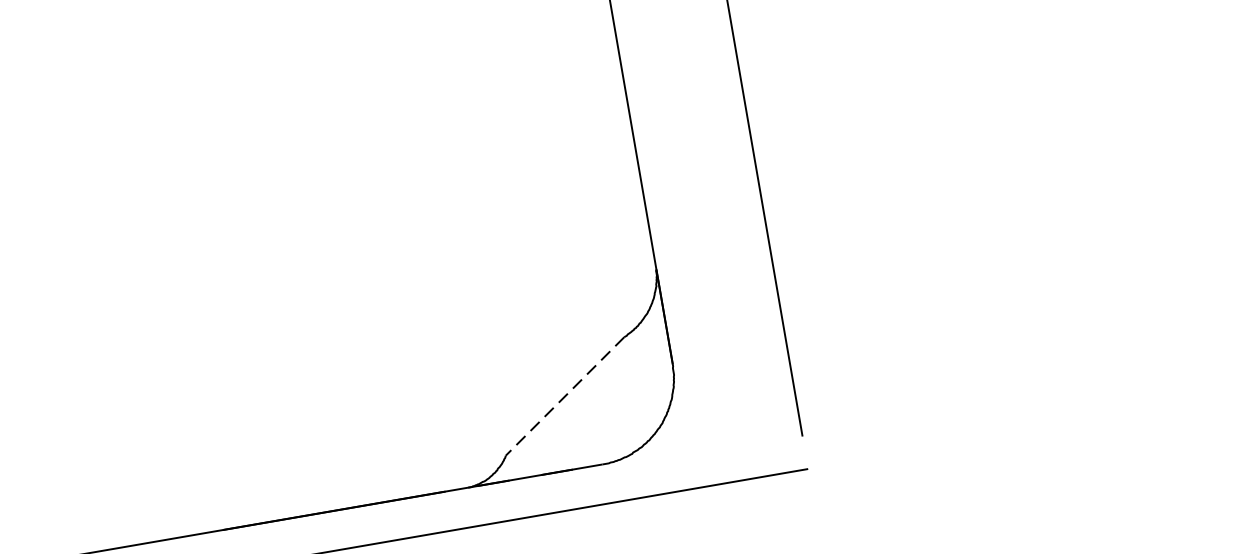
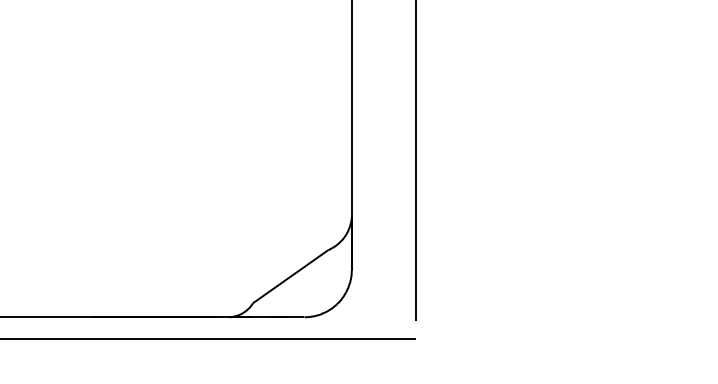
line: (565, 397) -> (290, 277), dashed -> solid

